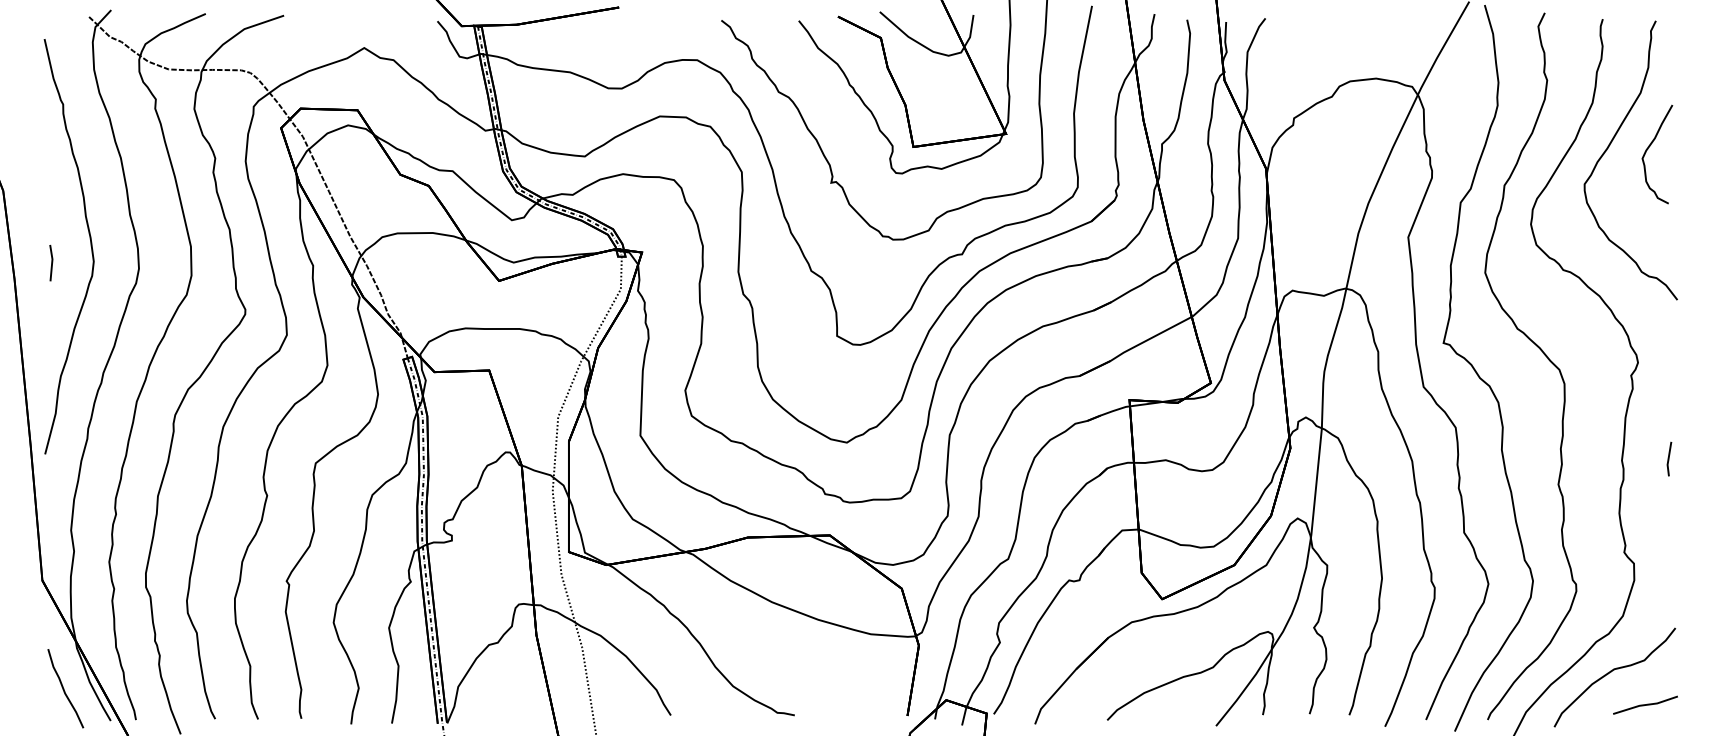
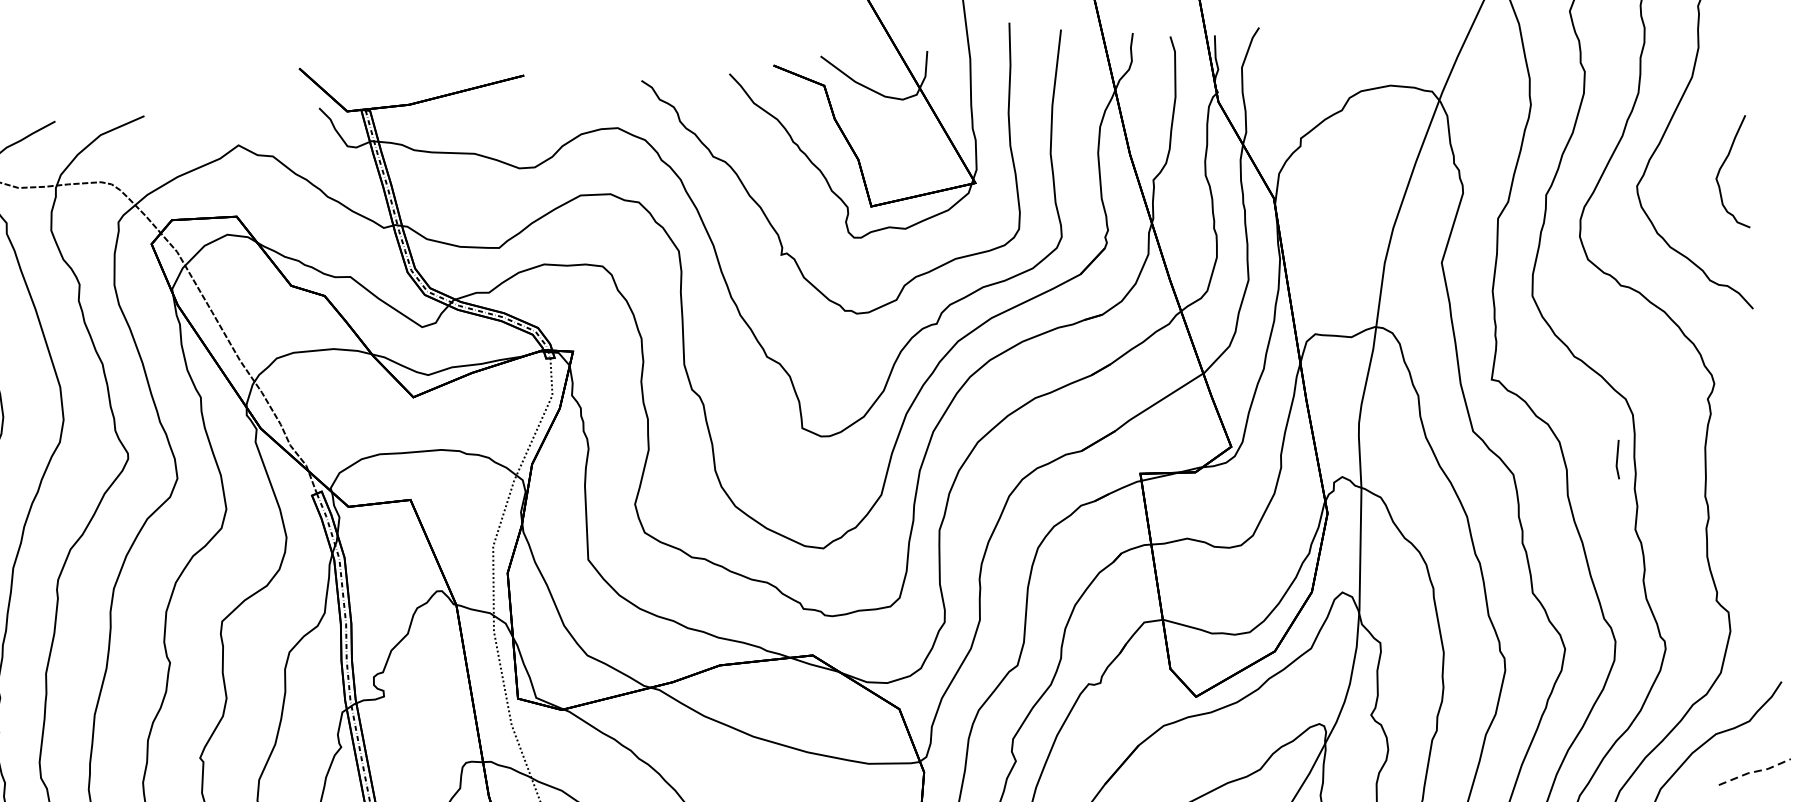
curve: (1648, 149) -> (1722, 167), moved
line: (1669, 458) -> (1618, 458), moved
line: (1645, 705) -> (1754, 772), solid -> dashed

